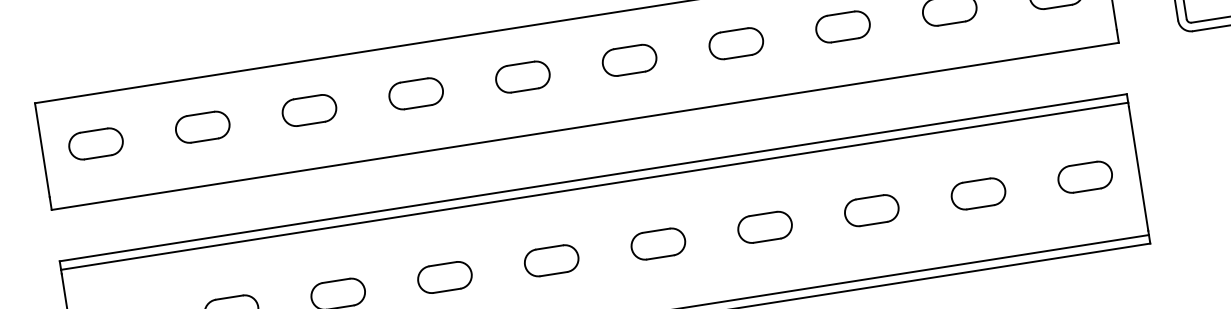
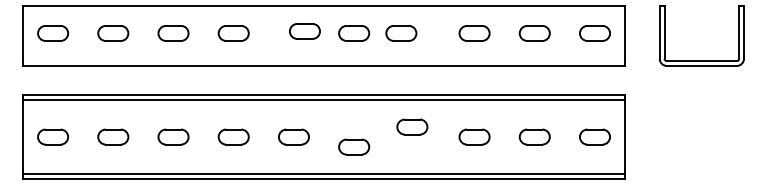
part: (736, 43) -> (401, 33), moved
part: (522, 77) -> (304, 31), moved
part: (765, 226) -> (412, 126), moved
part: (658, 242) -> (354, 146), moved

